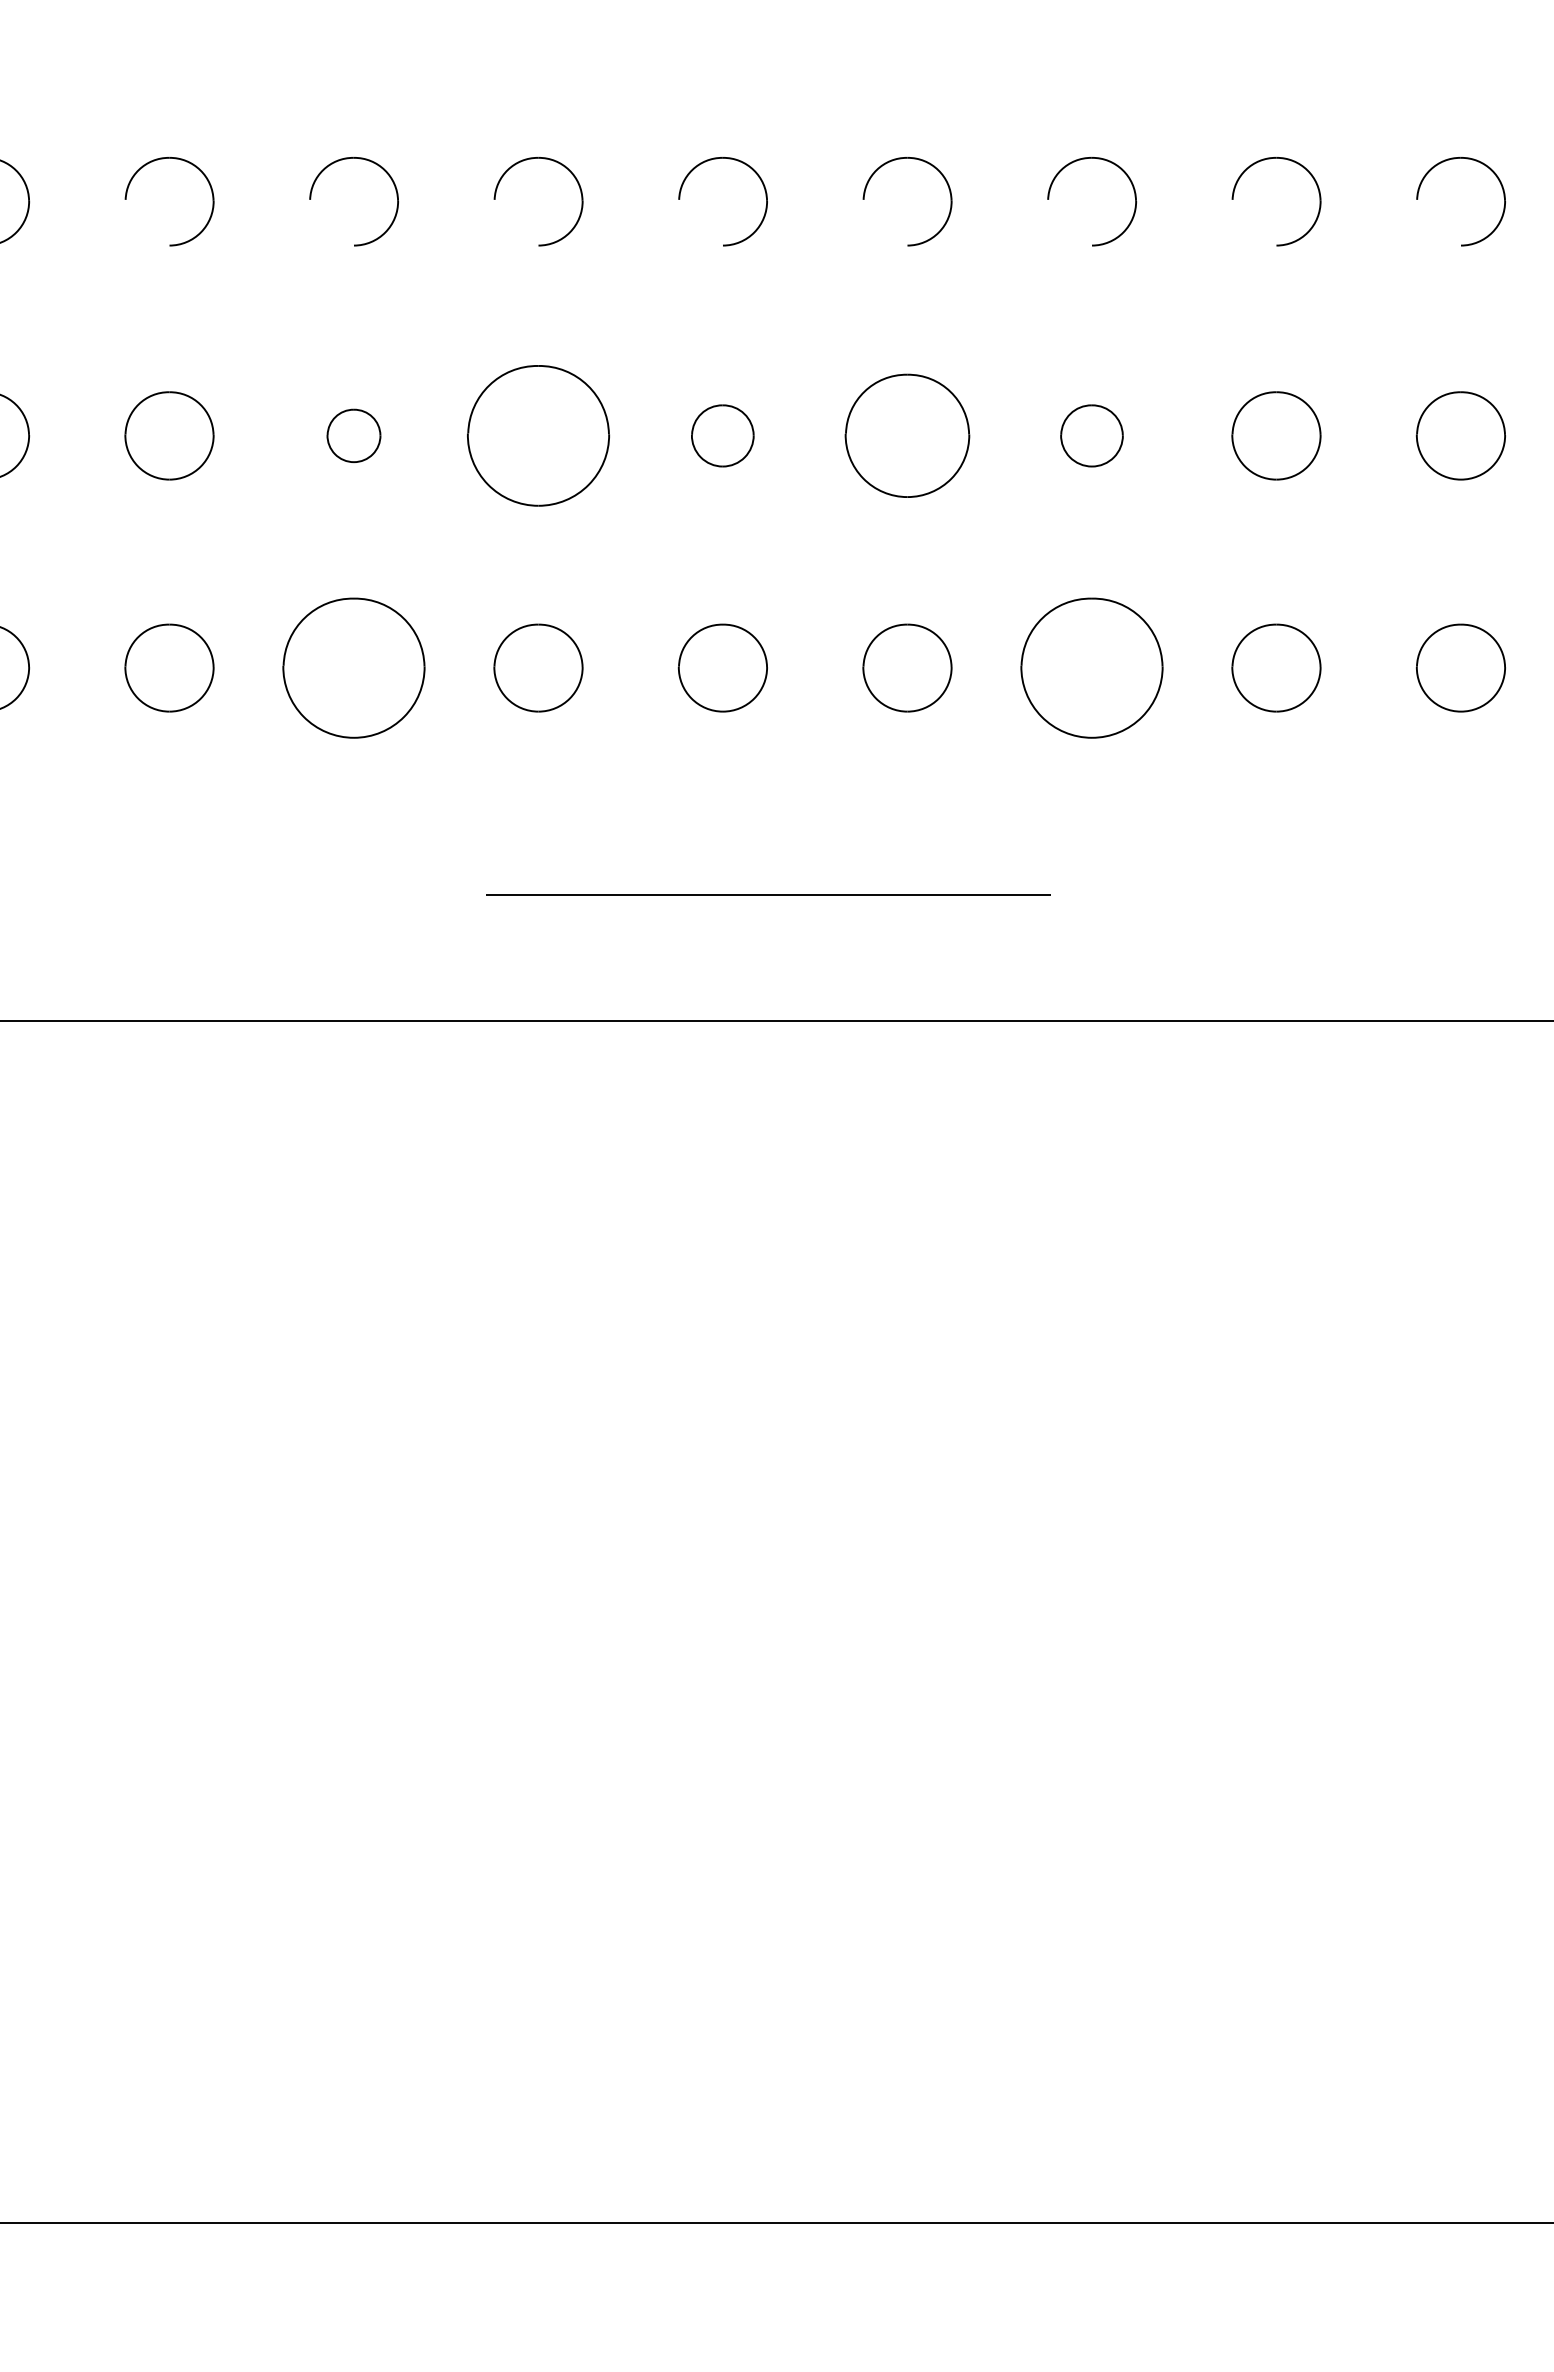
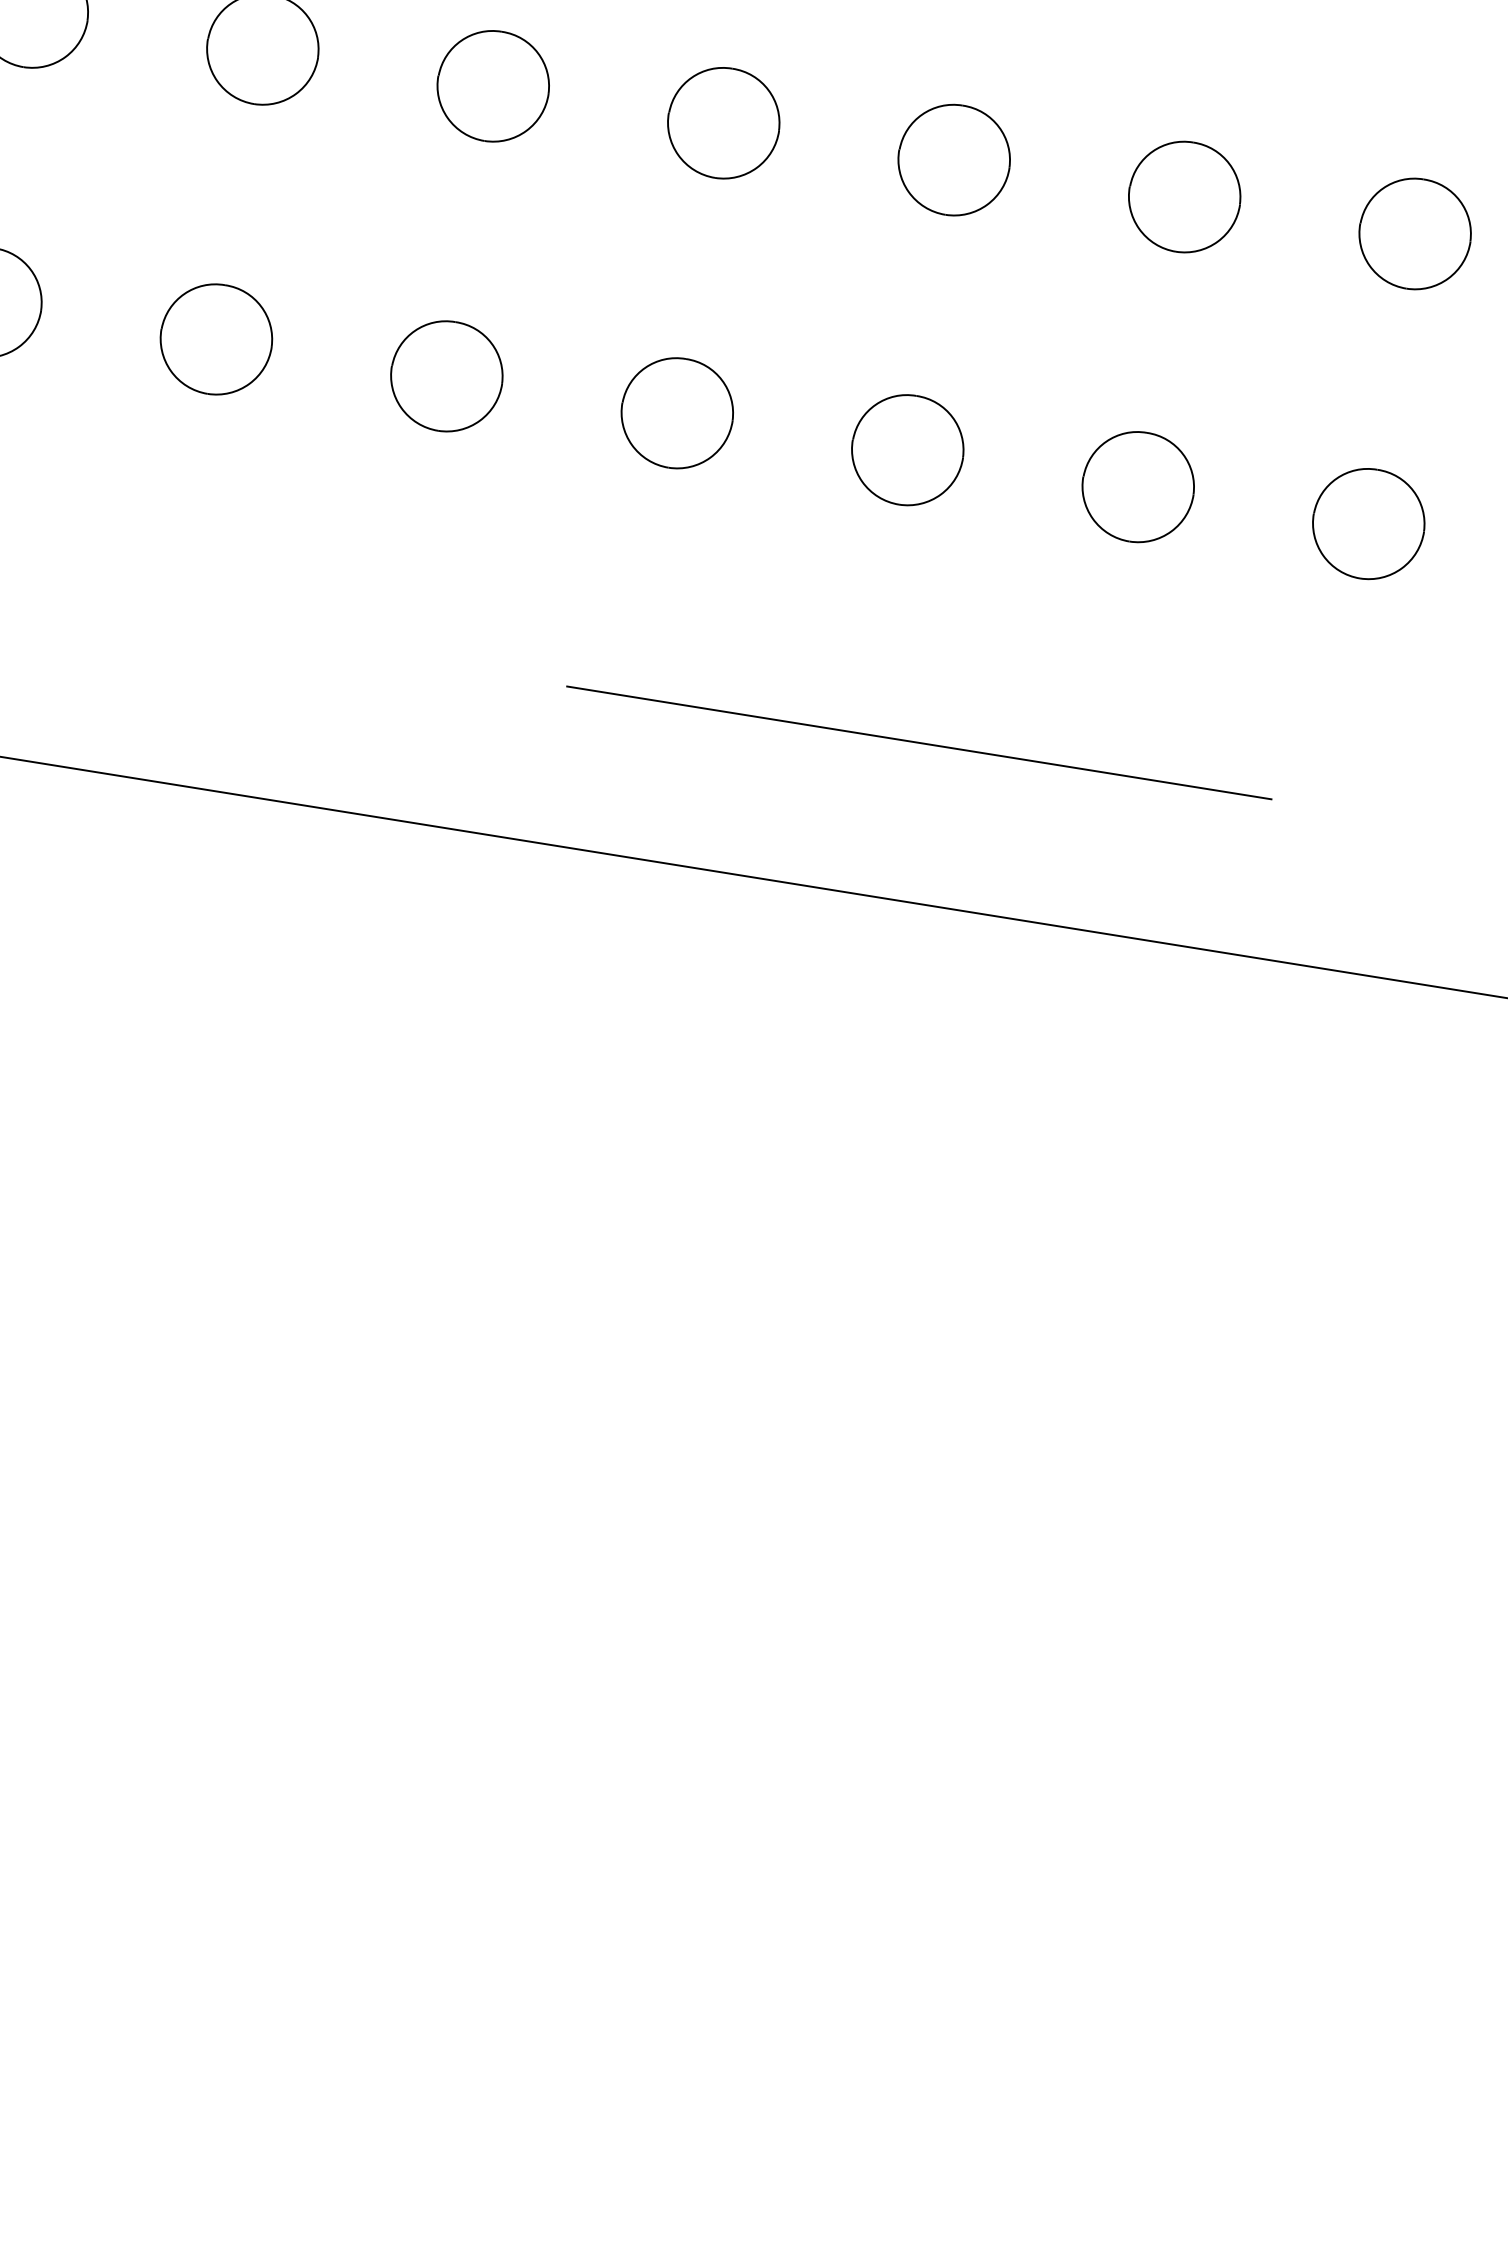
part: (353, 435) -> (492, 85), size x1.67
part: (538, 435) -> (723, 122), size x0.62
part: (722, 435) -> (953, 159), size x1.43
part: (907, 435) -> (1184, 196), size x0.71
part: (1091, 435) -> (1414, 233), size x1.43
part: (353, 667) -> (446, 375), size x0.62
part: (1091, 667) -> (1368, 523), size x0.62

